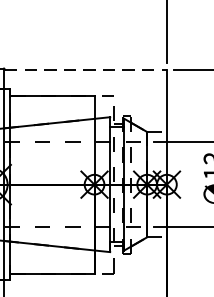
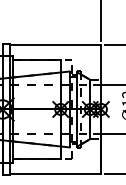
line: (85, 69) -> (55, 44), dashed -> solid

